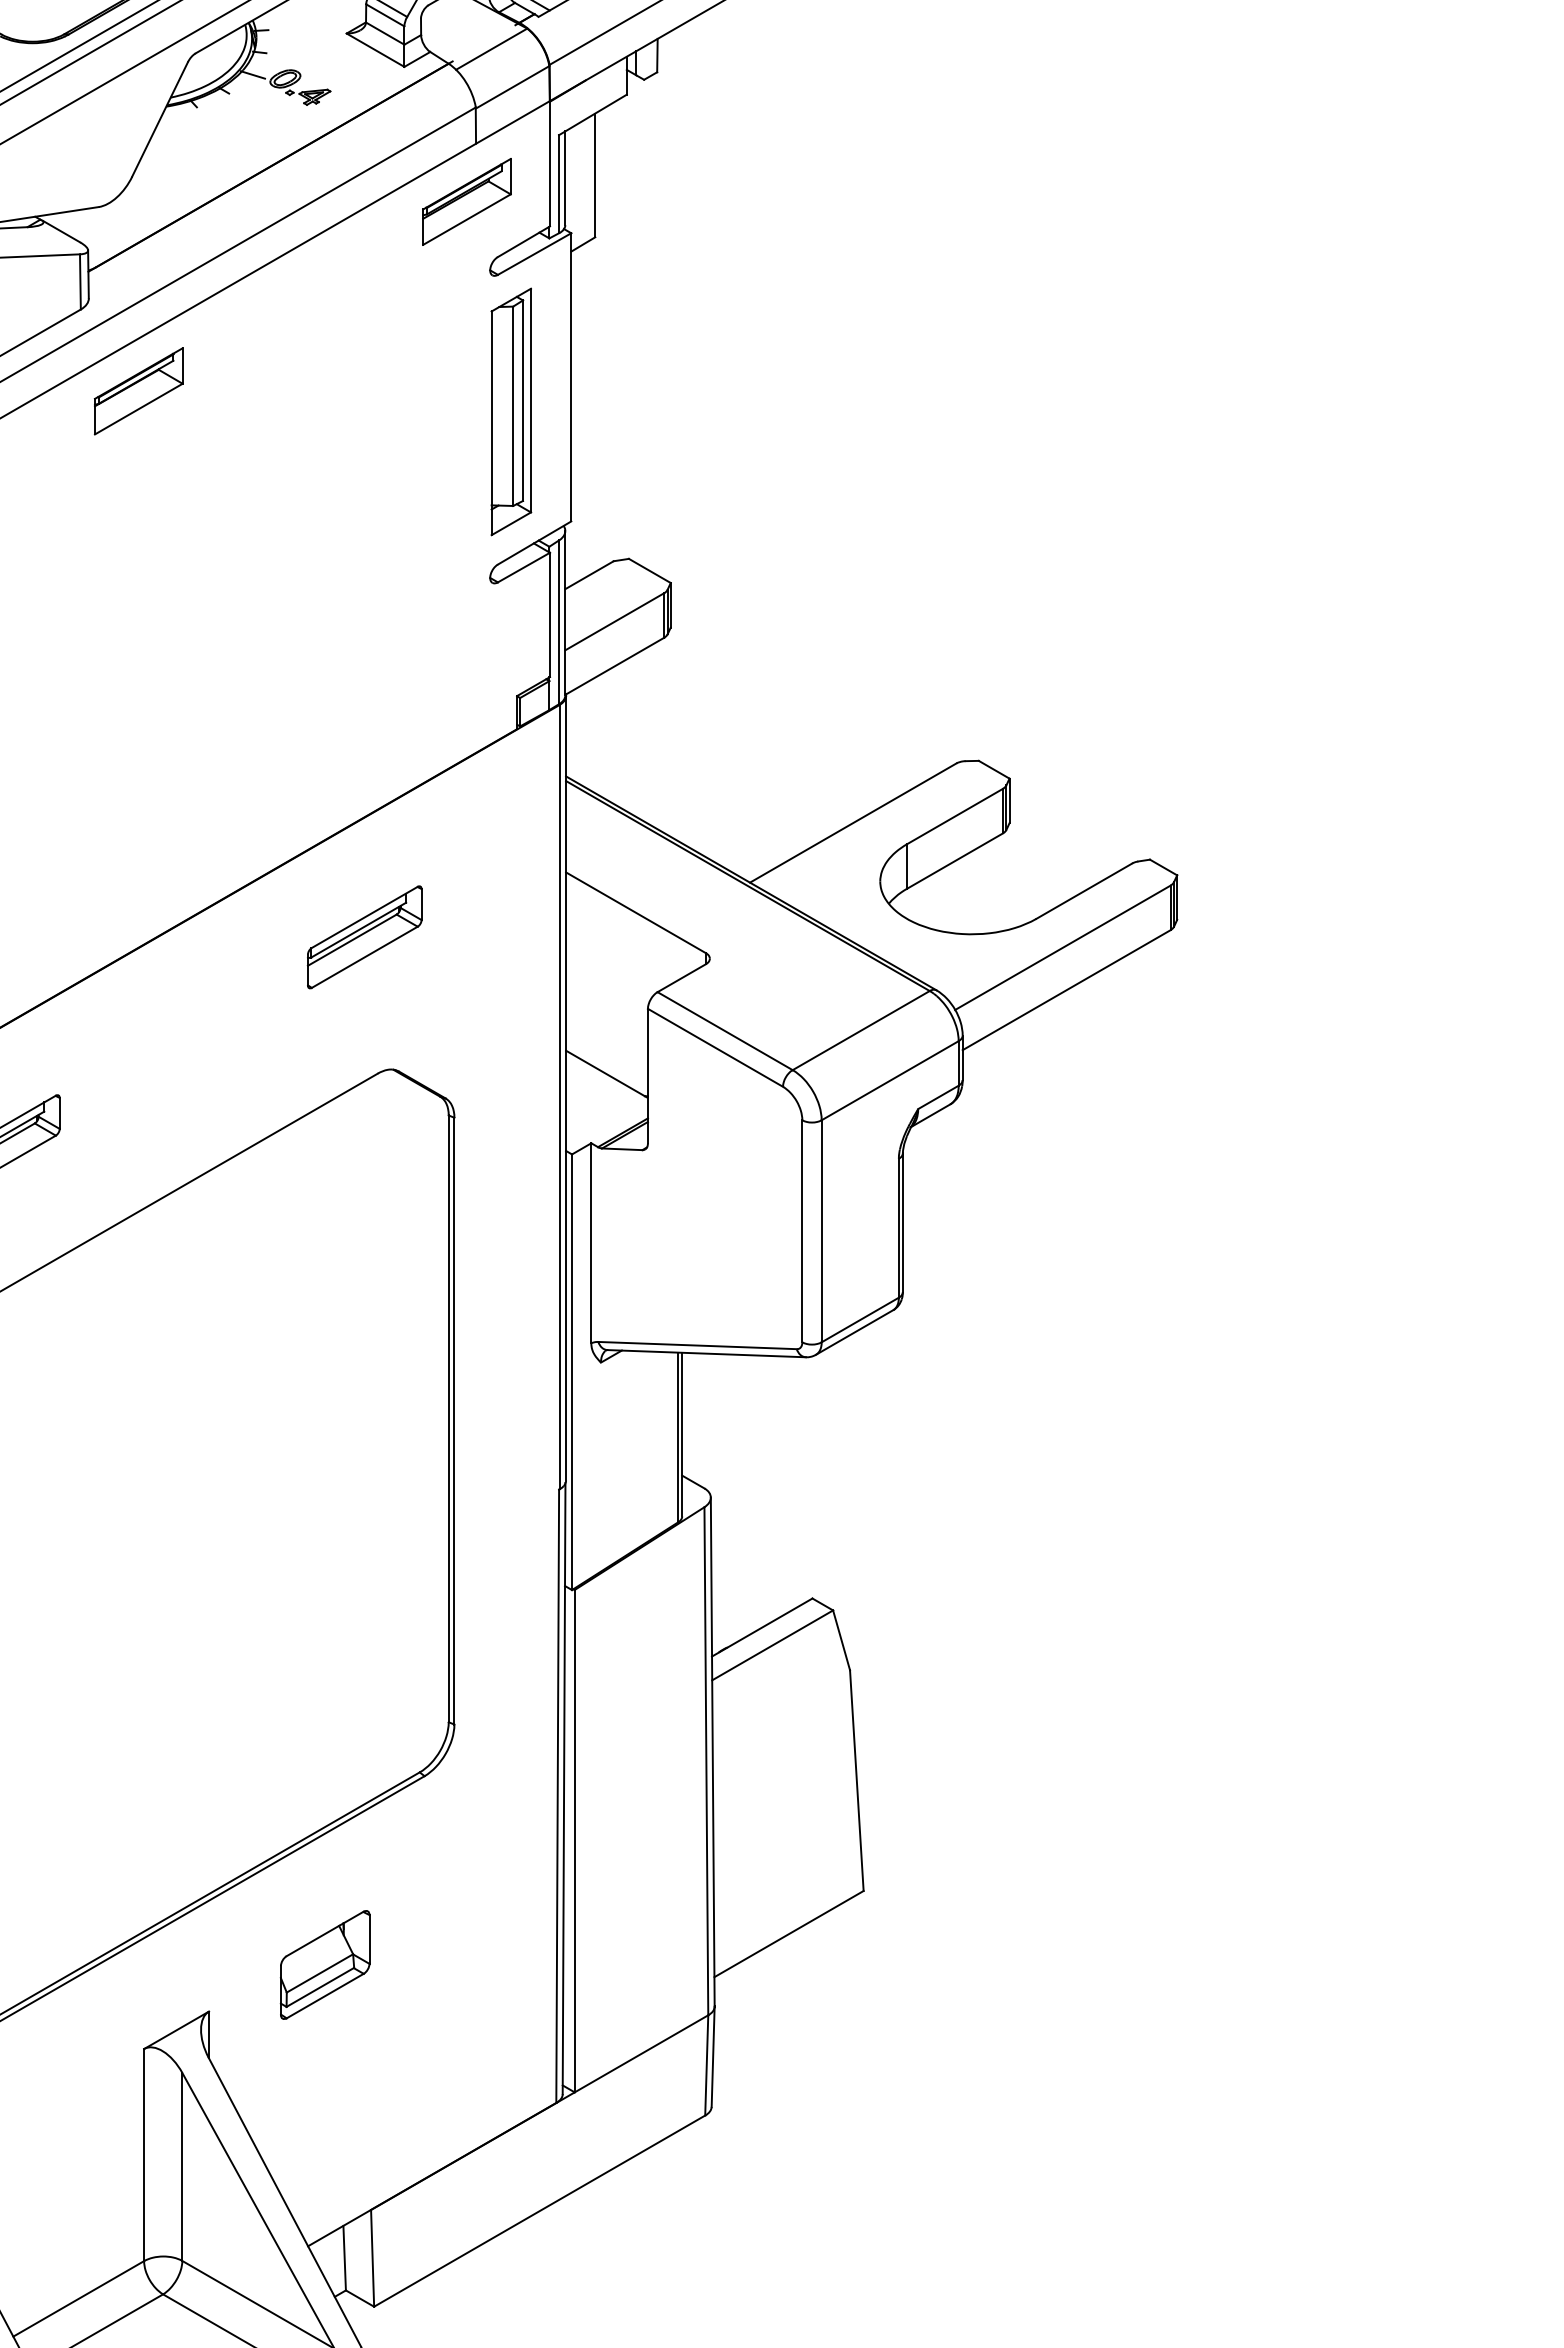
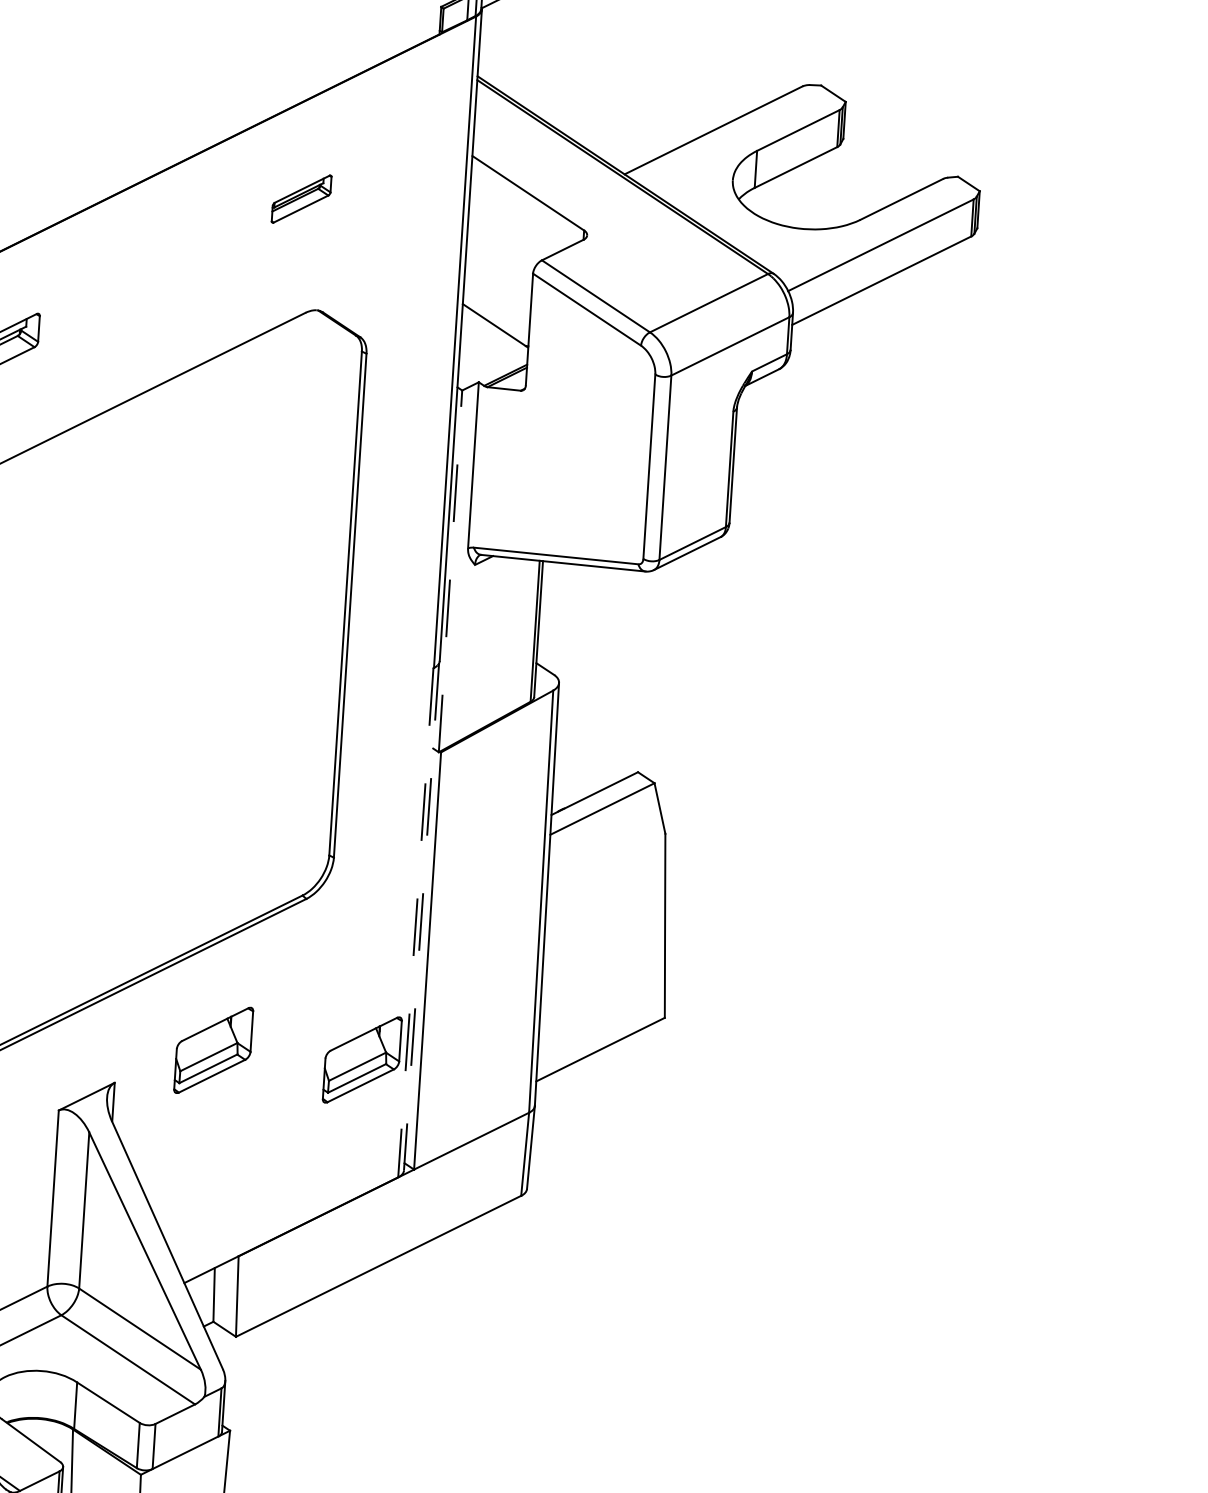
part: (364, 937) -> (301, 199), size x0.6
line: (572, 1372) -> (450, 571), solid -> dashed
line: (564, 1788) -> (421, 916), solid -> dashed
line: (557, 1796) -> (415, 922), solid -> dashed
part: (503, 1964) -> (361, 1059), added

